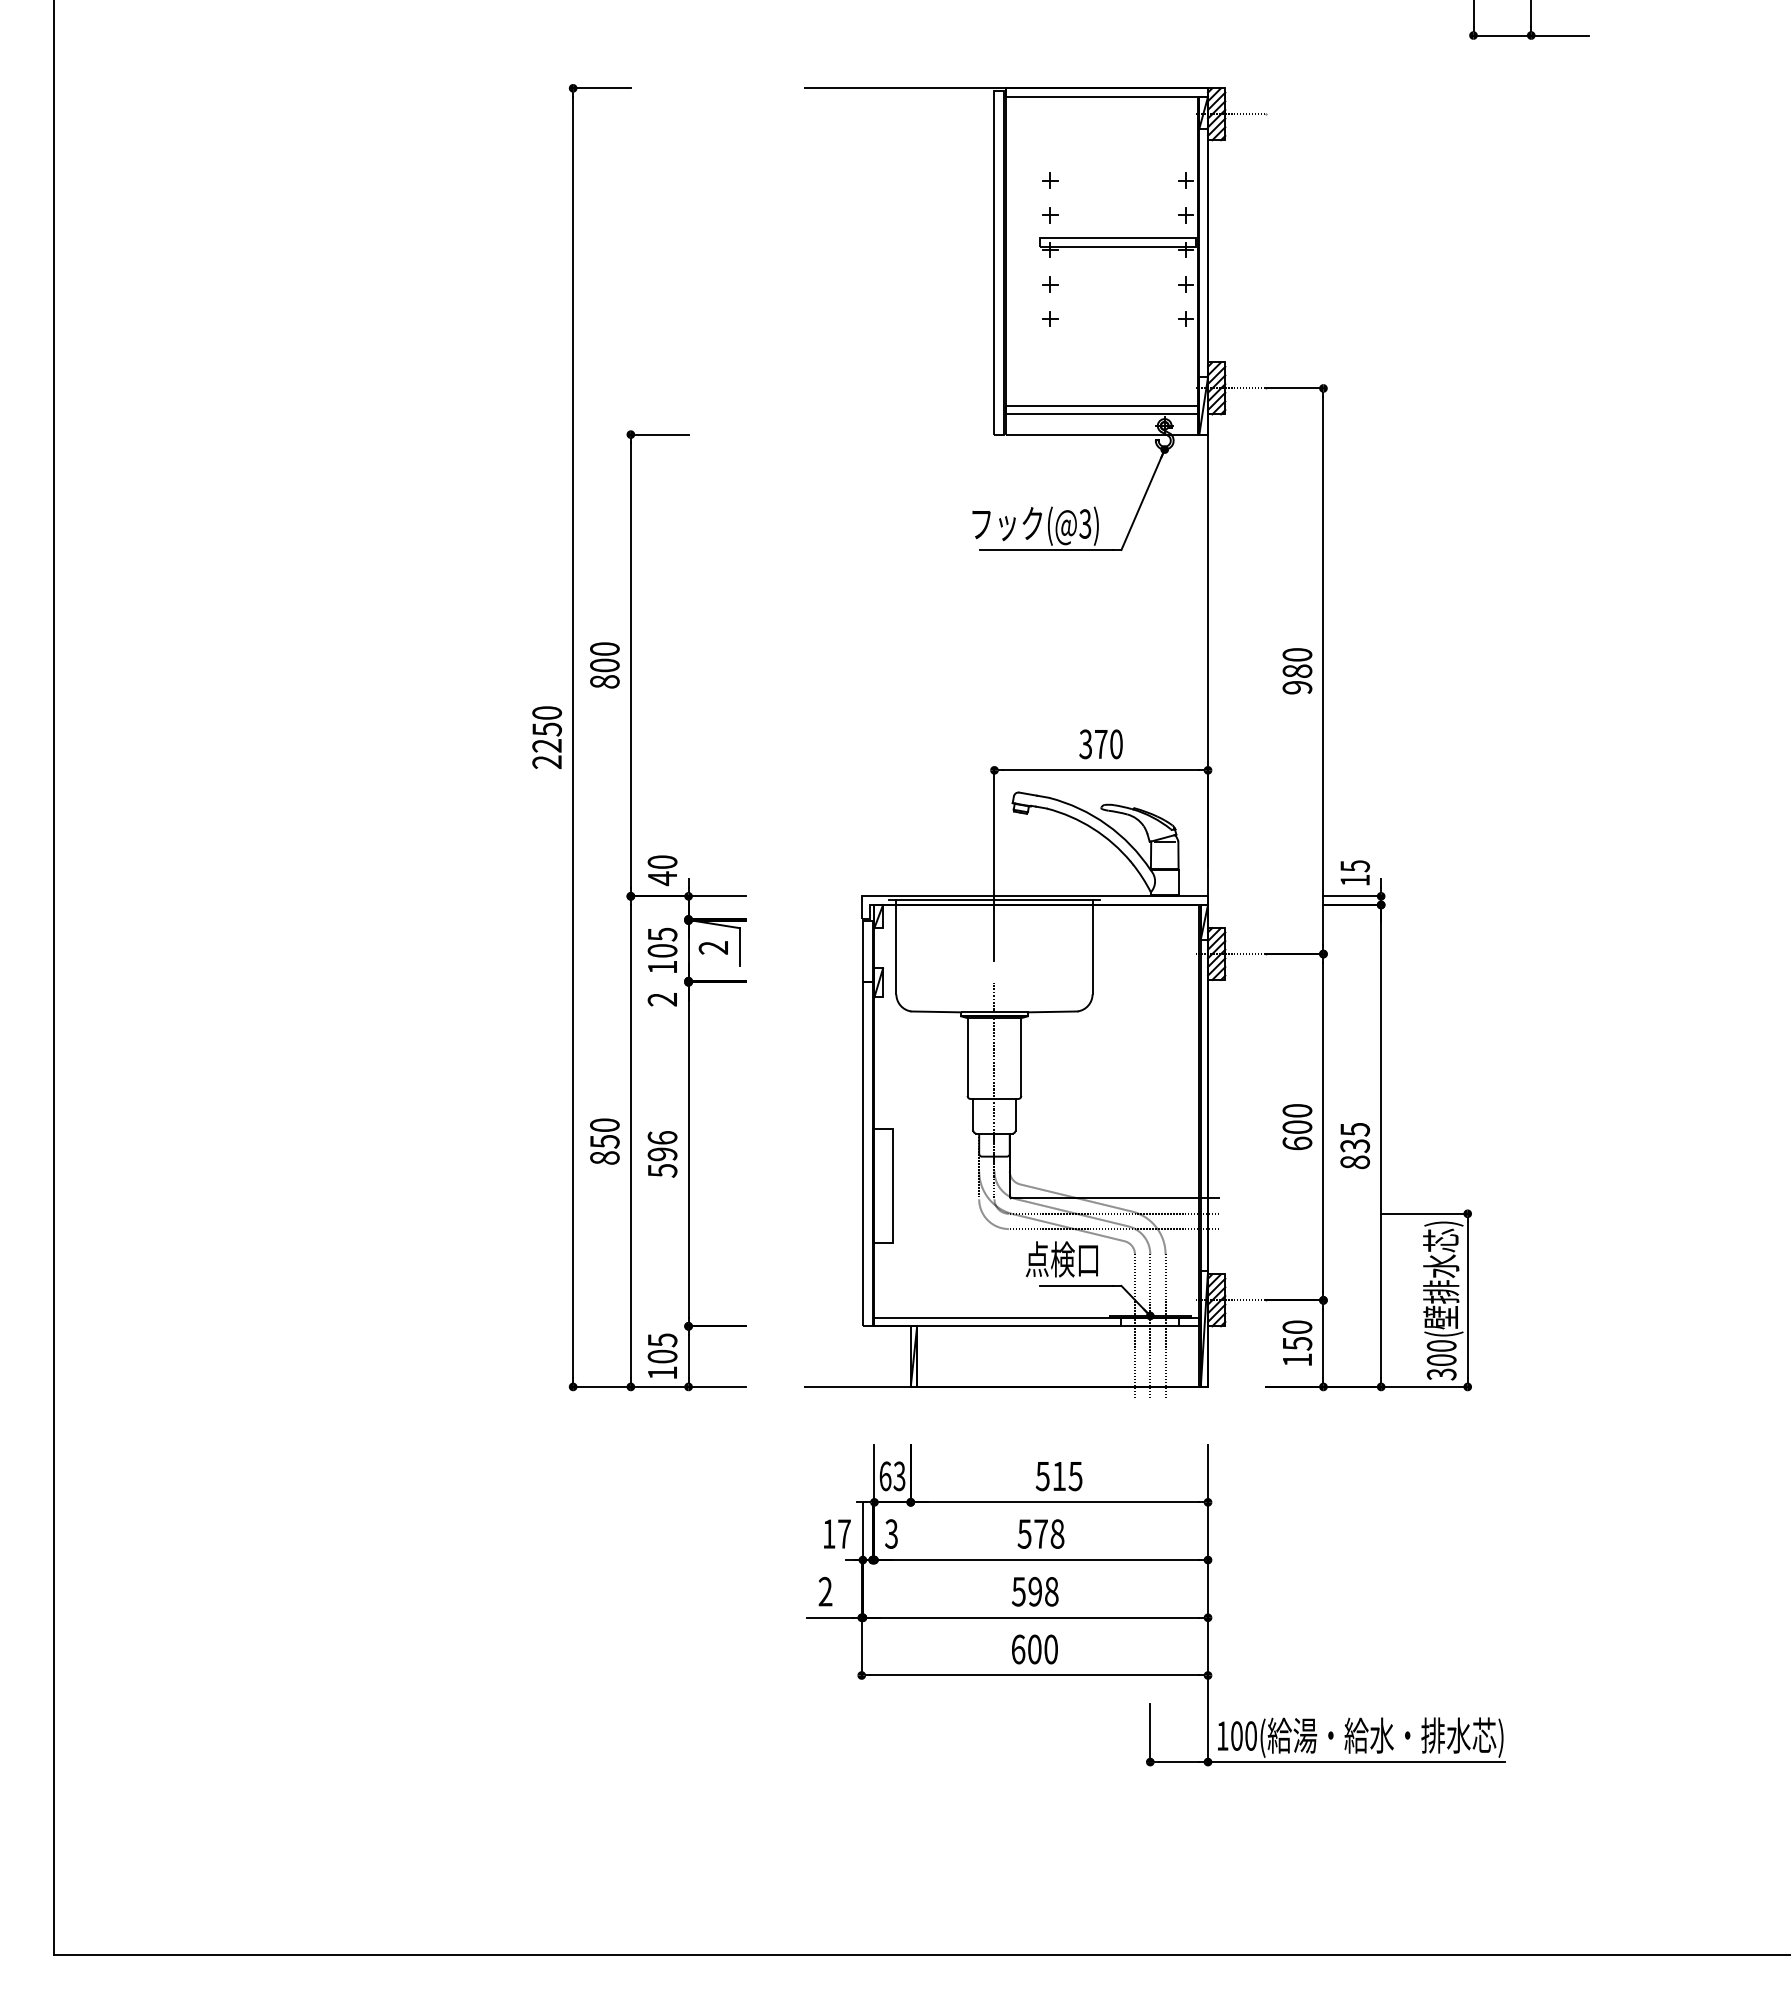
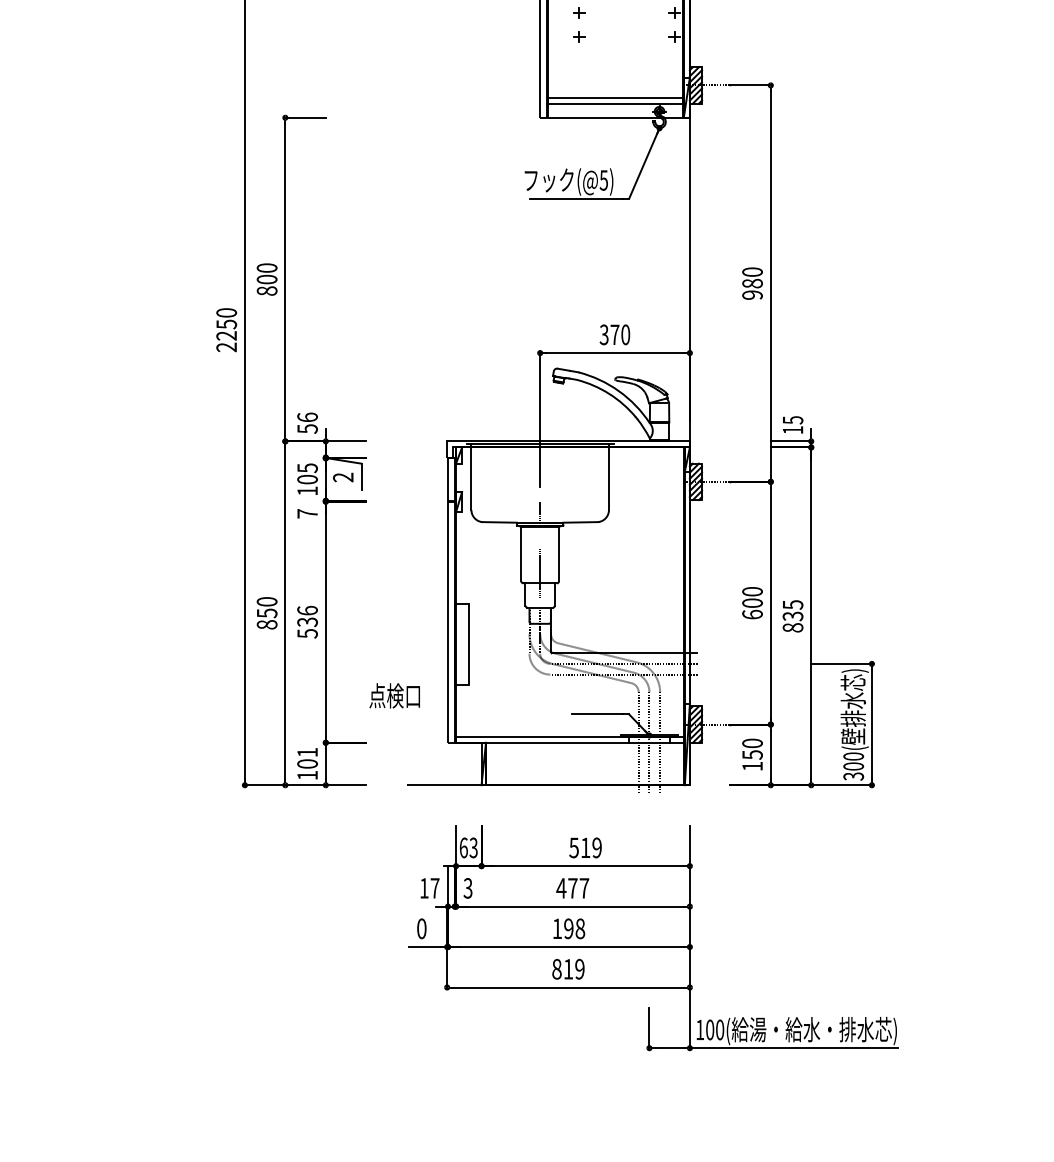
text: (1085, 523) -> (604, 180), (@3) -> (@5)
text: (662, 870) -> (307, 423), 40 -> 56
text: (661, 999) -> (306, 513), 2 -> 7
text: (662, 1154) -> (307, 622), 596 -> 536
text: (1061, 1259) -> (394, 695), moved
text: (662, 1340) -> (307, 752), 105 -> 101
text: (1075, 1476) -> (597, 848), 515 -> 519
text: (1040, 1533) -> (572, 887), 578 -> 477
text: (825, 1591) -> (421, 928), 2 -> 0
text: (1018, 1591) -> (557, 928), 598 -> 198
text: (1034, 1649) -> (568, 969), 600 -> 819

